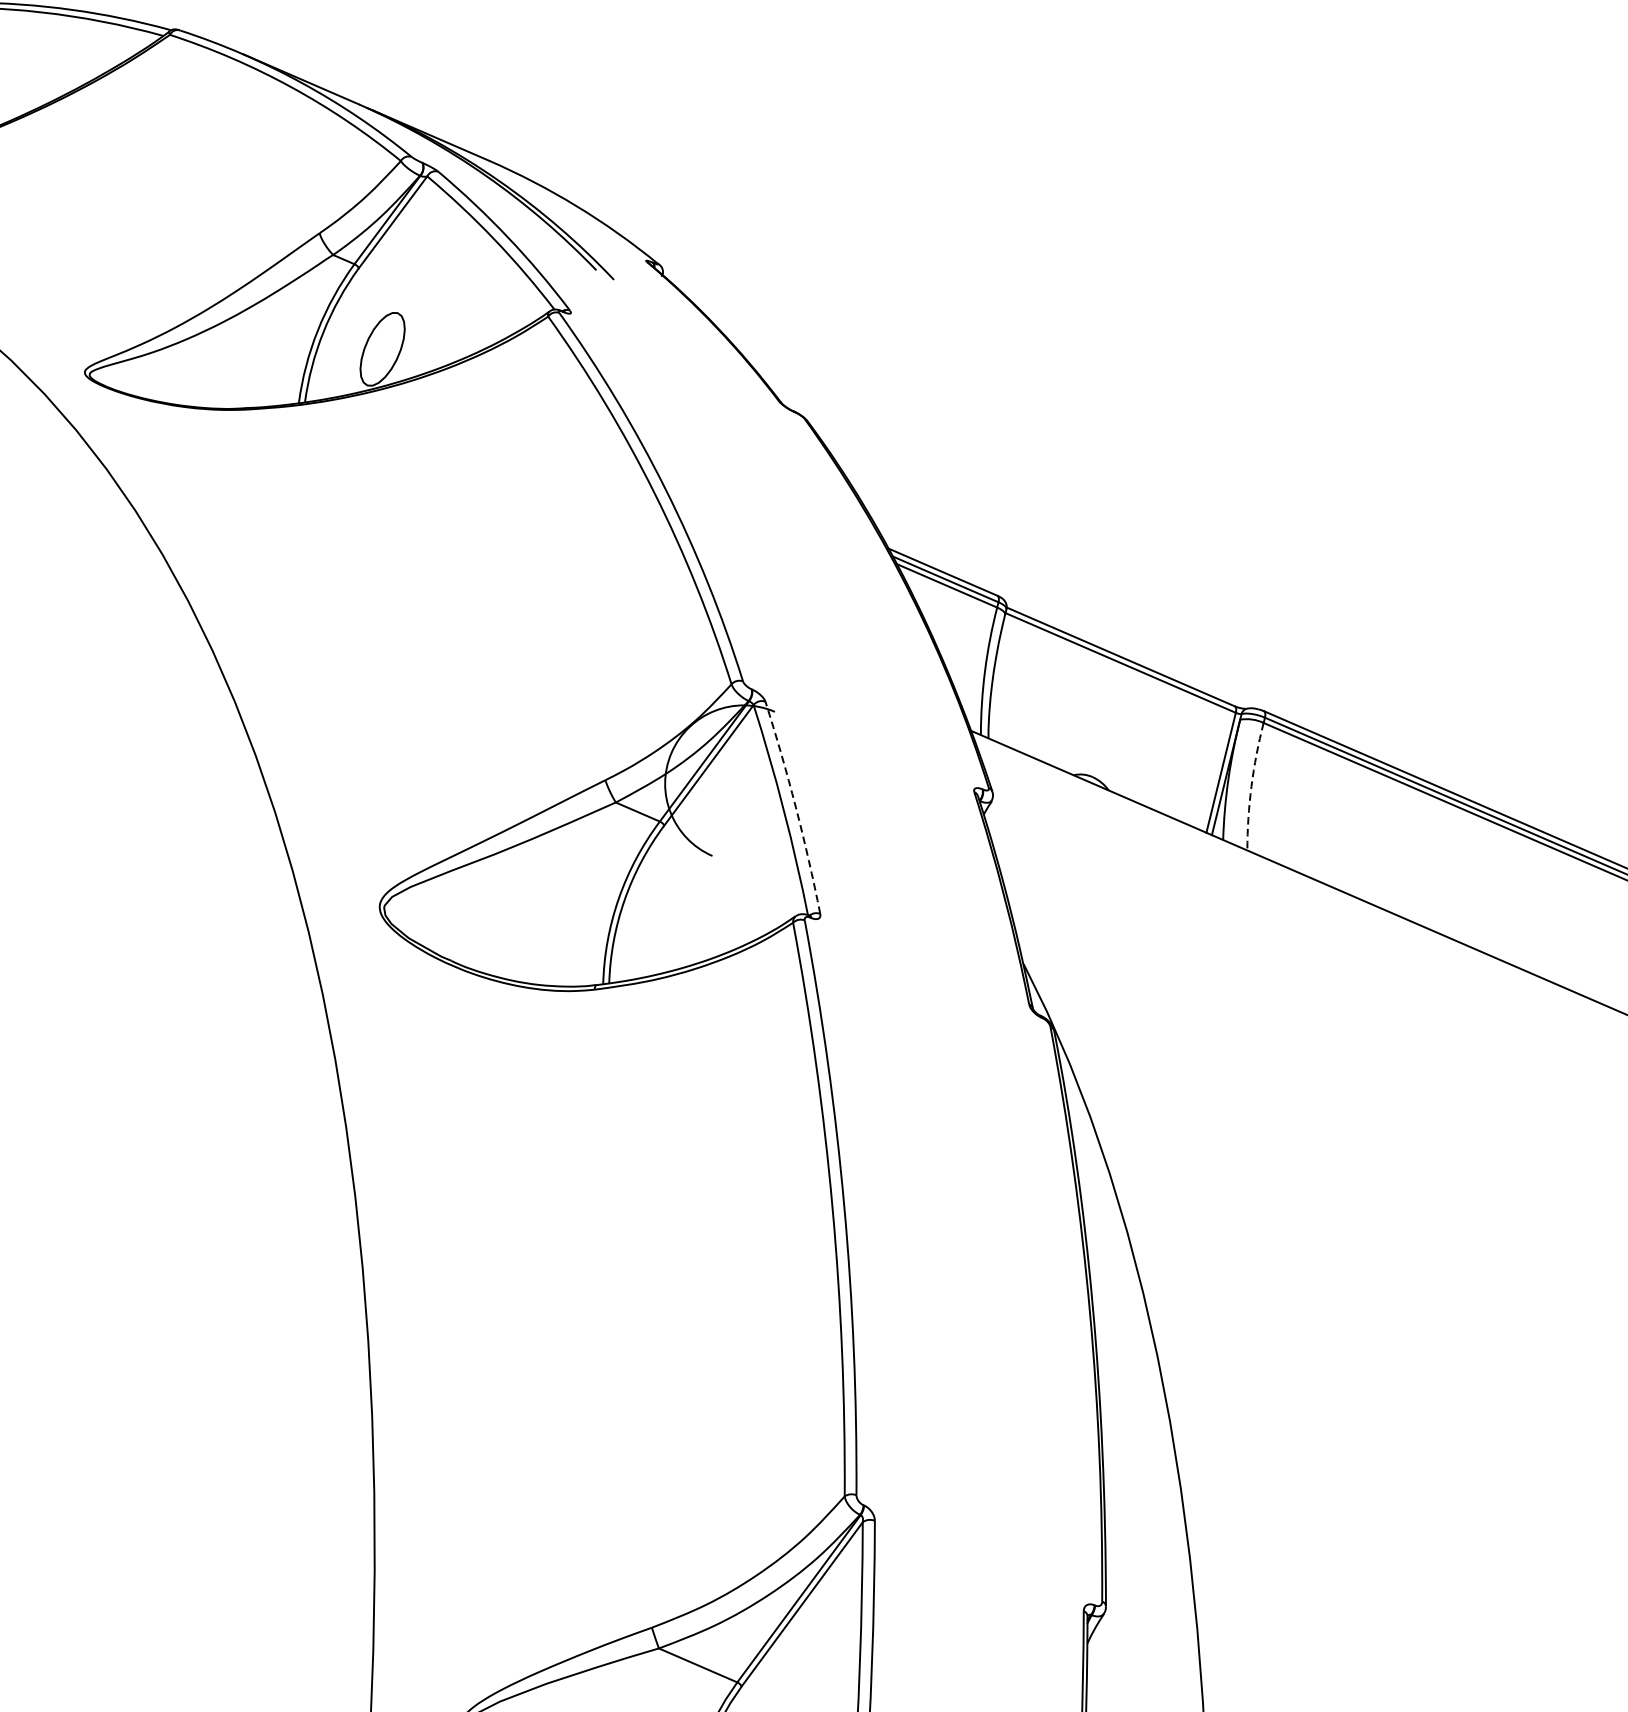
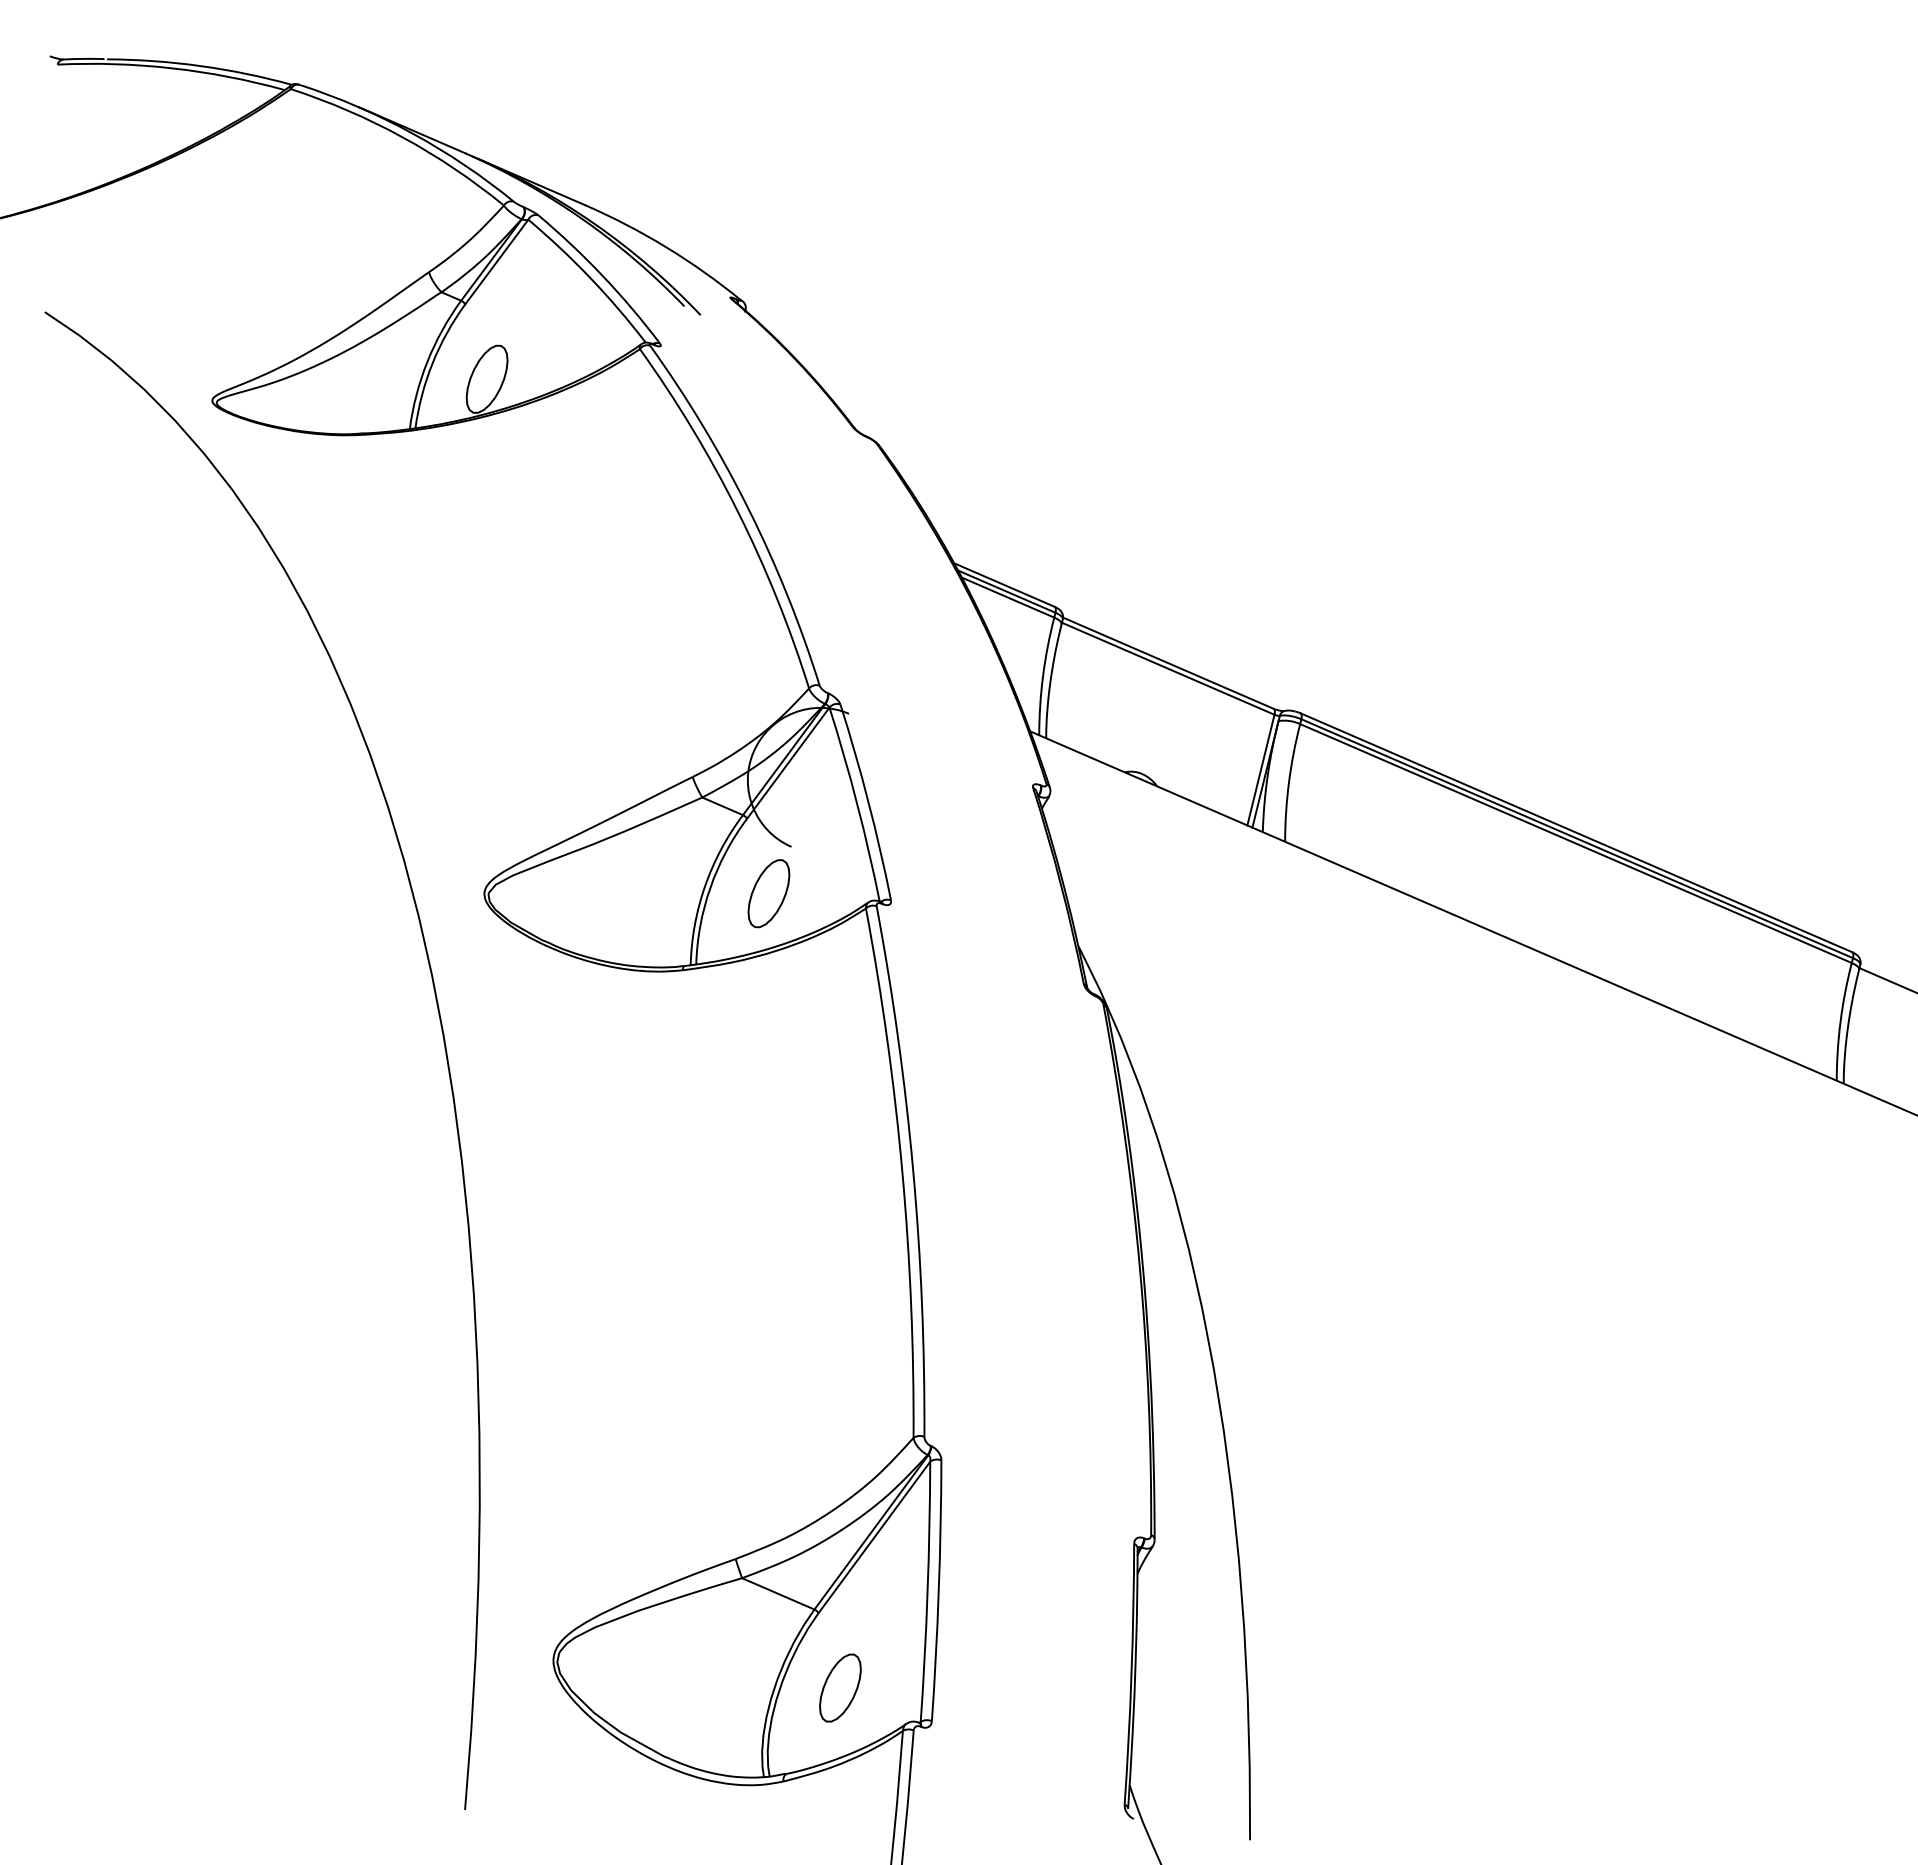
arc: (1251, 786) -> (1288, 782), dashed -> solid
arc: (795, 806) -> (868, 801), dashed -> solid
part: (687, 906) -> (768, 893), added

